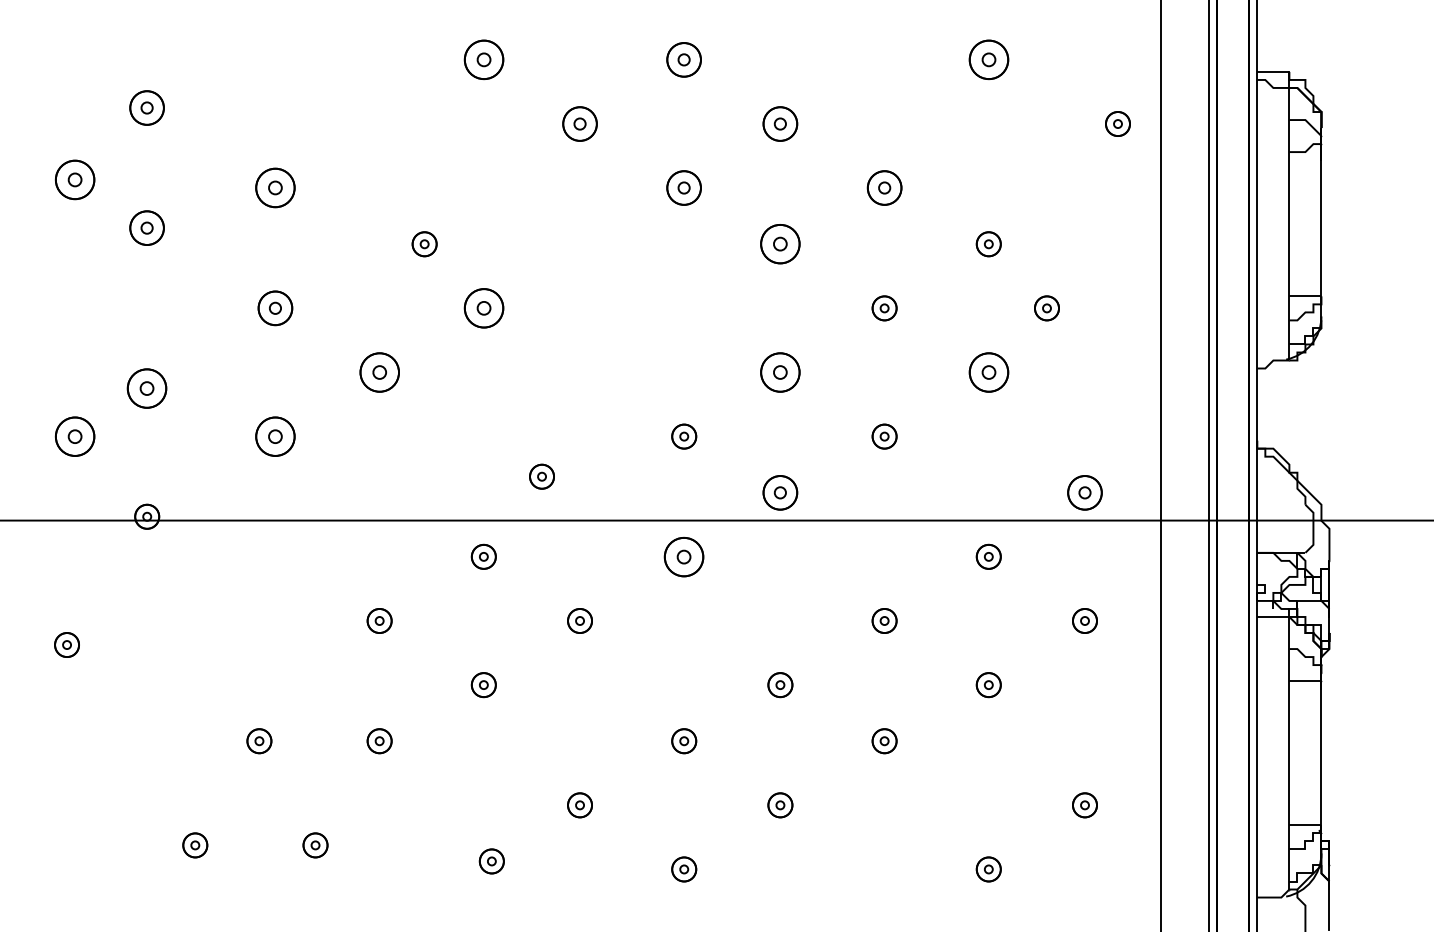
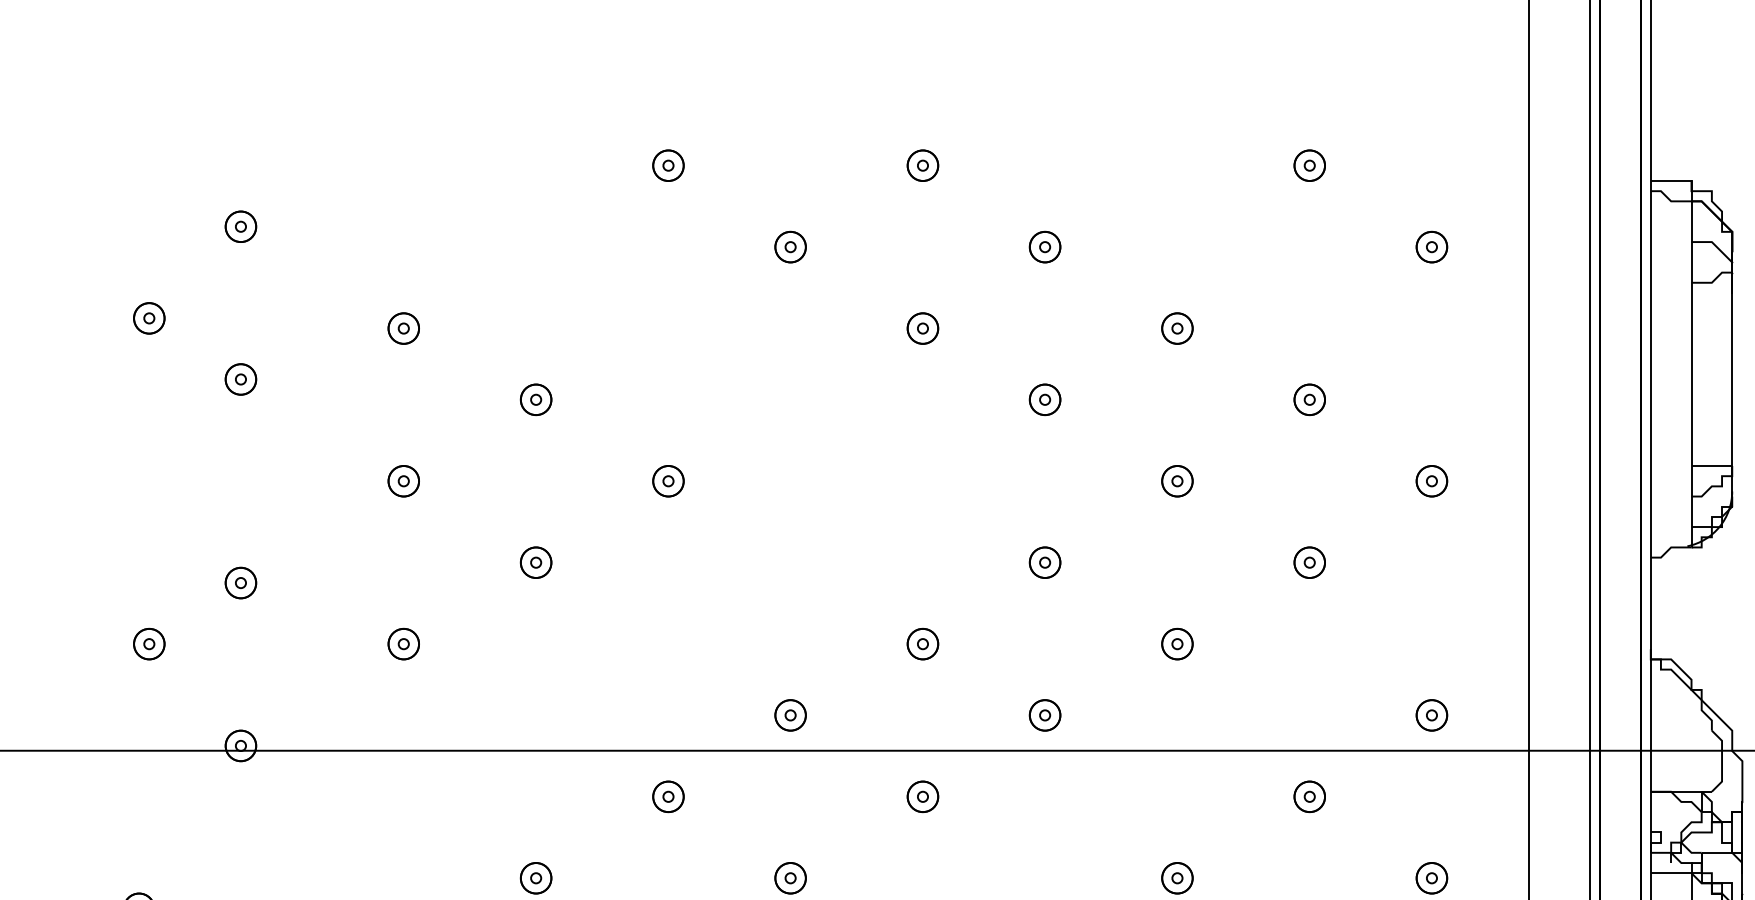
part: (483, 59) -> (668, 165), size x0.62
part: (684, 59) -> (923, 165), size x0.71
part: (988, 59) -> (1309, 165), size x0.62
part: (147, 107) -> (241, 226), size x0.71
part: (579, 123) -> (789, 246), size x0.71
part: (780, 123) -> (1045, 246), size x0.71
part: (1117, 123) -> (1431, 246), moved
part: (74, 180) -> (148, 318), size x0.62
part: (275, 188) -> (403, 329), size x0.62
part: (684, 188) -> (923, 329), size x0.71
part: (884, 188) -> (1177, 329), size x0.71
part: (147, 228) -> (241, 379), size x0.71
part: (424, 244) -> (535, 400), moved
part: (780, 244) -> (1045, 400), size x0.62
part: (275, 308) -> (403, 481), size x0.71
part: (483, 308) -> (668, 481), size x0.62
part: (1046, 308) -> (1431, 481), moved
part: (379, 372) -> (535, 562), size x0.62
part: (780, 372) -> (1045, 562), size x0.62
part: (988, 372) -> (1309, 562), size x0.62
part: (147, 388) -> (241, 583), size x0.62
part: (74, 436) -> (148, 643), size x0.62
part: (275, 436) -> (403, 643), size x0.62
part: (541, 476) -> (789, 715), moved
part: (780, 492) -> (1045, 715), size x0.71
part: (1084, 492) -> (1431, 715), size x0.71
part: (684, 556) -> (923, 796), size x0.62

